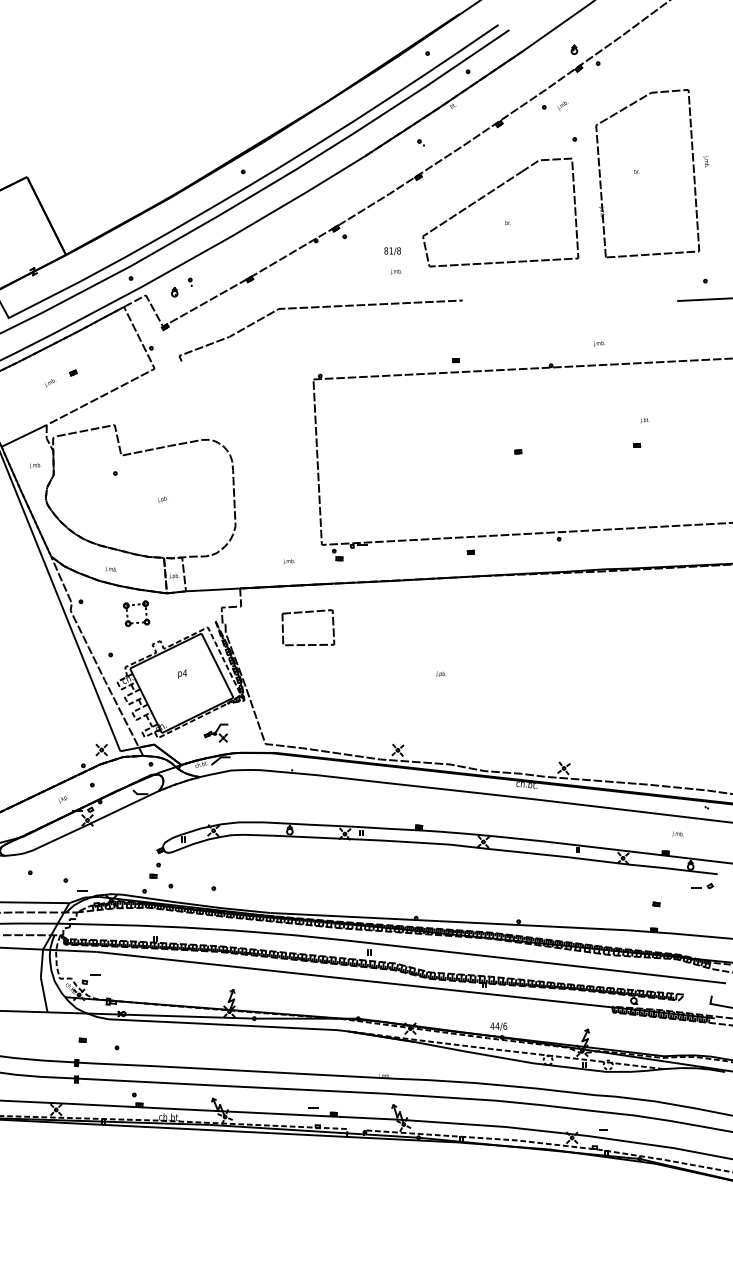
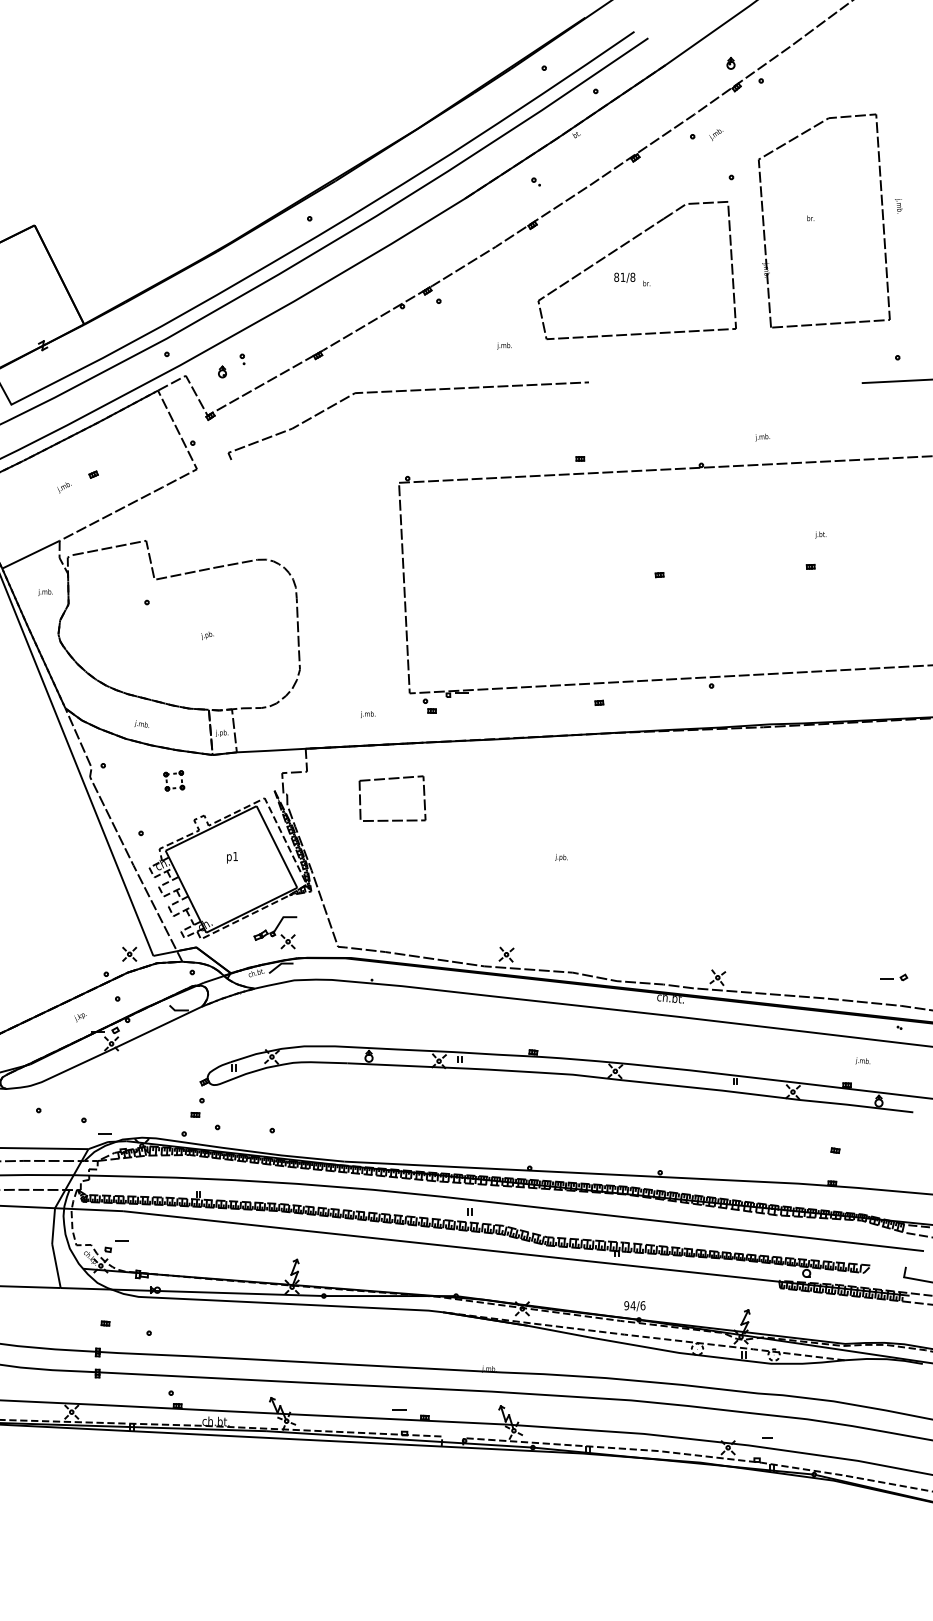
text: (392, 251) -> (624, 277), moved
part: (136, 613) -> (174, 780), size x0.62
text: (184, 673) -> (235, 856), p4 -> p1
part: (216, 732) -> (275, 932), size x1.43
part: (702, 886) -> (894, 977), moved
text: (492, 1026) -> (626, 1305), 44/6 -> 94/6

